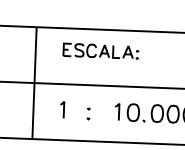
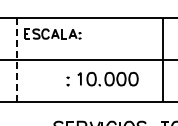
part: (100, 50) -> (52, 33), moved
line: (34, 82) -> (16, 59), solid -> dashed
line: (62, 109) -> (38, 78), removed
part: (87, 114) -> (67, 81), moved

